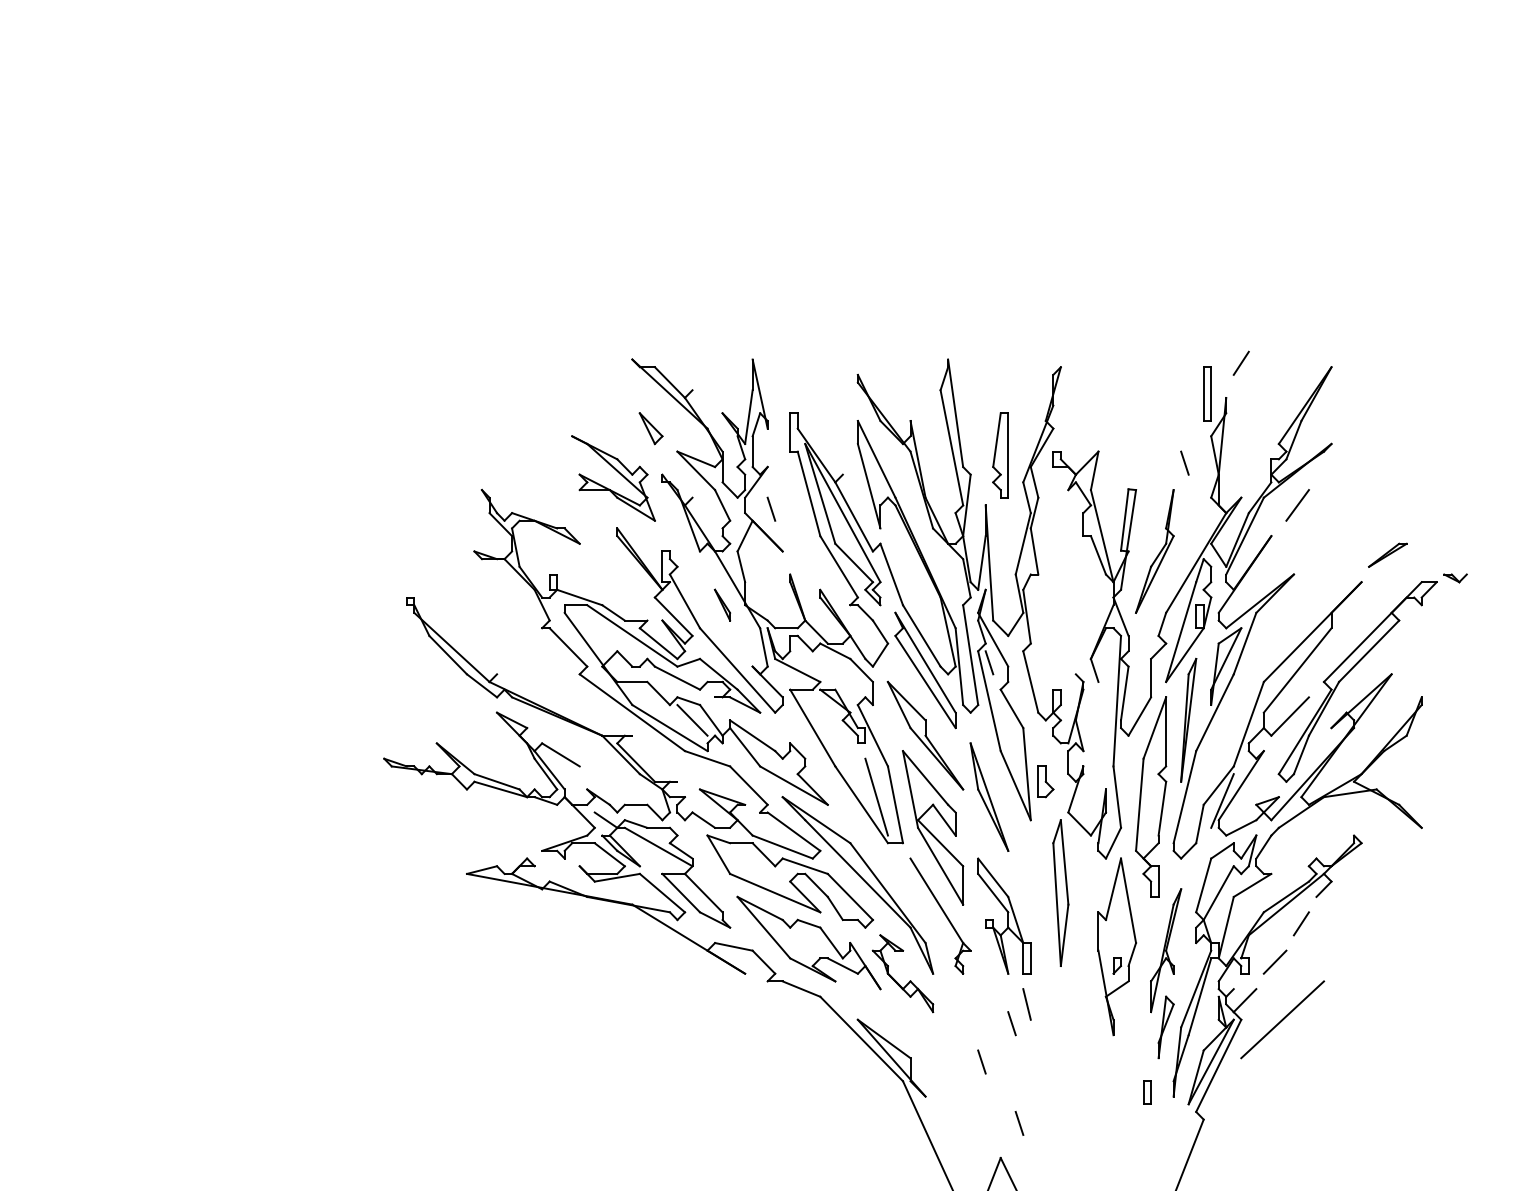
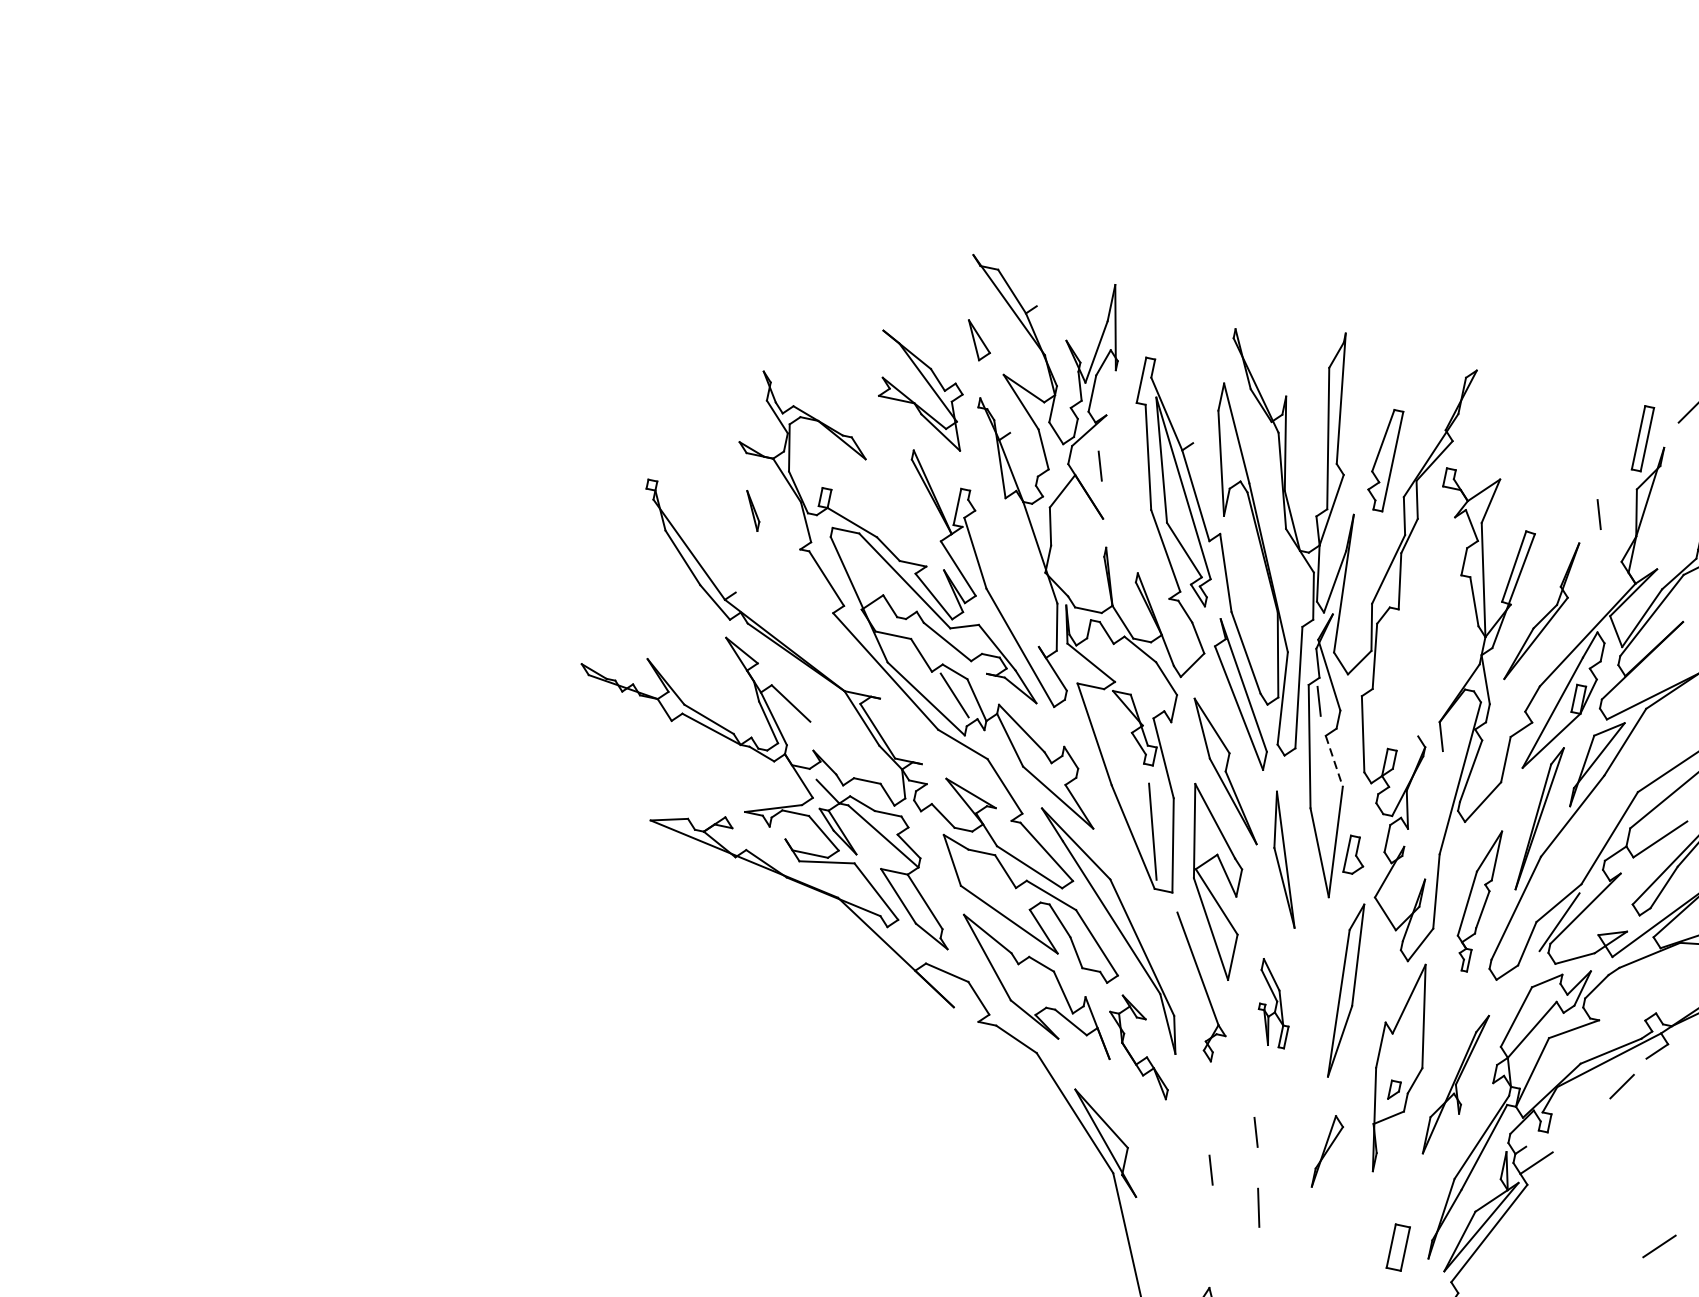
part: (722, 604) -> (752, 510), moved
line: (1012, 709) -> (1334, 762), solid -> dashed
part: (1151, 796) -> (1476, 899), size x0.6
part: (1004, 915) -> (1274, 1003), size x0.6
line: (1274, 961) -> (1658, 1245), moved
line: (1026, 1004) -> (1258, 1207), moved
line: (1282, 1019) -> (1576, 1194), removed
part: (1165, 1027) -> (1327, 1152), moved
part: (1147, 1092) -> (1398, 1247), size x1.6
line: (1019, 1122) -> (1240, 1250), removed

